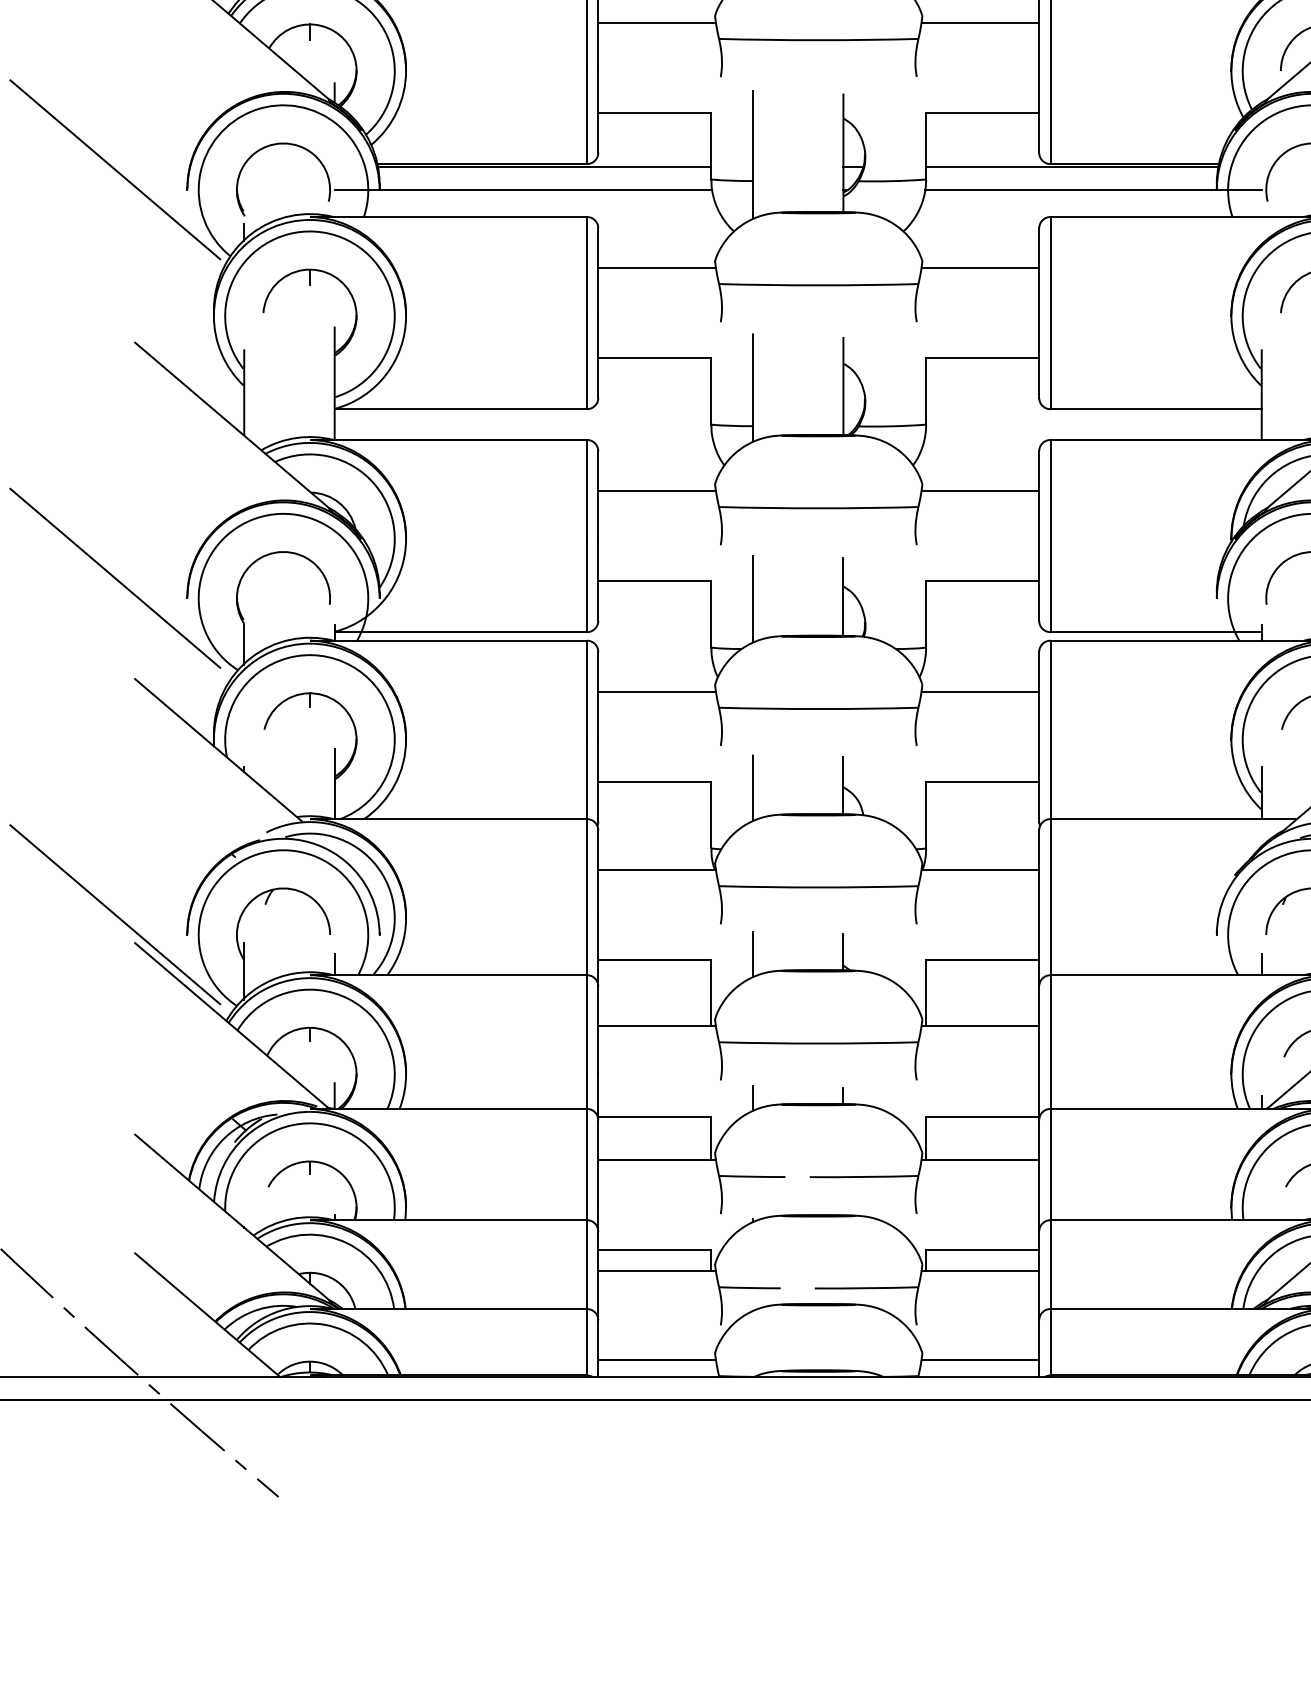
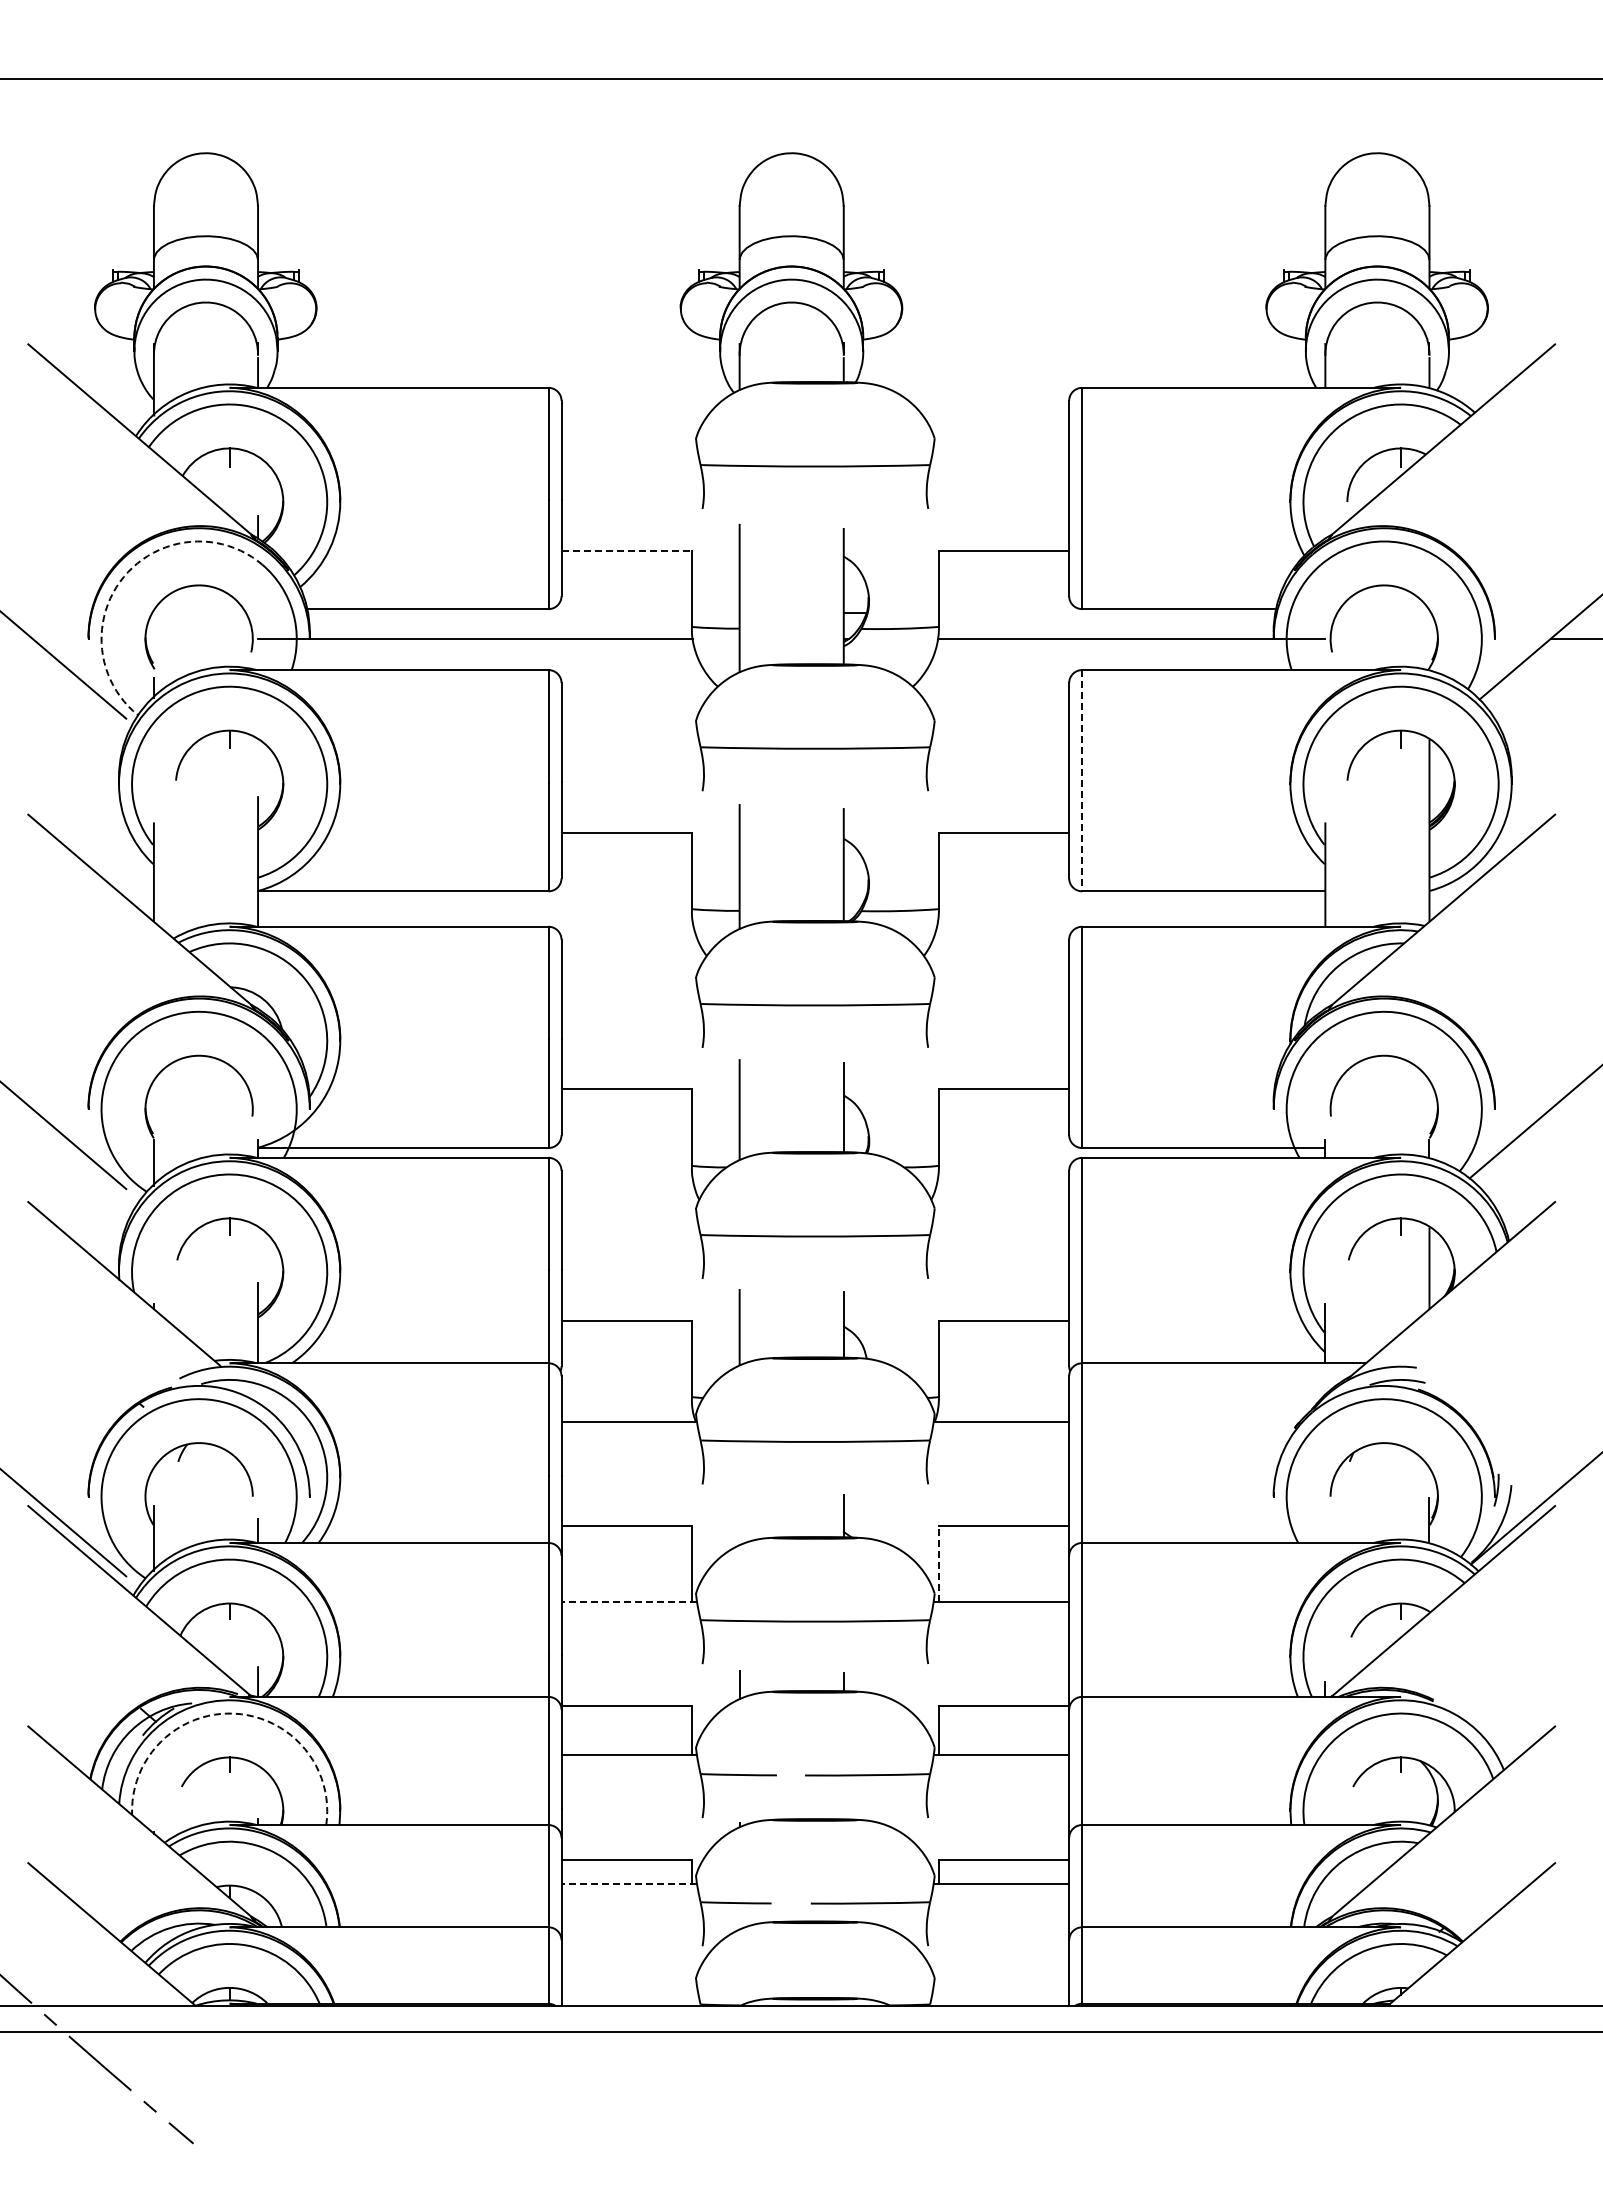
line: (657, 22) -> (629, 446), removed
line: (980, 22) -> (1001, 446), removed
line: (655, 113) -> (627, 550), solid -> dashed
arc: (217, 135) -> (123, 576), solid -> dashed
line: (544, 167) -> (499, 612), removed
line: (1072, 167) -> (1107, 612), removed
line: (657, 267) -> (629, 728), removed
line: (980, 267) -> (1001, 728), removed
line: (1050, 312) -> (1082, 780), solid -> dashed
line: (657, 490) -> (629, 985), removed
line: (980, 490) -> (1001, 985), removed
line: (657, 691) -> (629, 1216), removed
line: (980, 691) -> (1001, 1216), removed
line: (752, 953) -> (739, 1518), removed
line: (1261, 964) -> (1325, 1530), removed
line: (926, 993) -> (939, 1563), solid -> dashed
line: (657, 1026) -> (629, 1601), solid -> dashed
arc: (314, 1123) -> (234, 1713), solid -> dashed
line: (657, 1270) -> (629, 1883), solid -> dashed
line: (657, 1359) -> (629, 1985), removed
line: (980, 1359) -> (1001, 1985), removed

